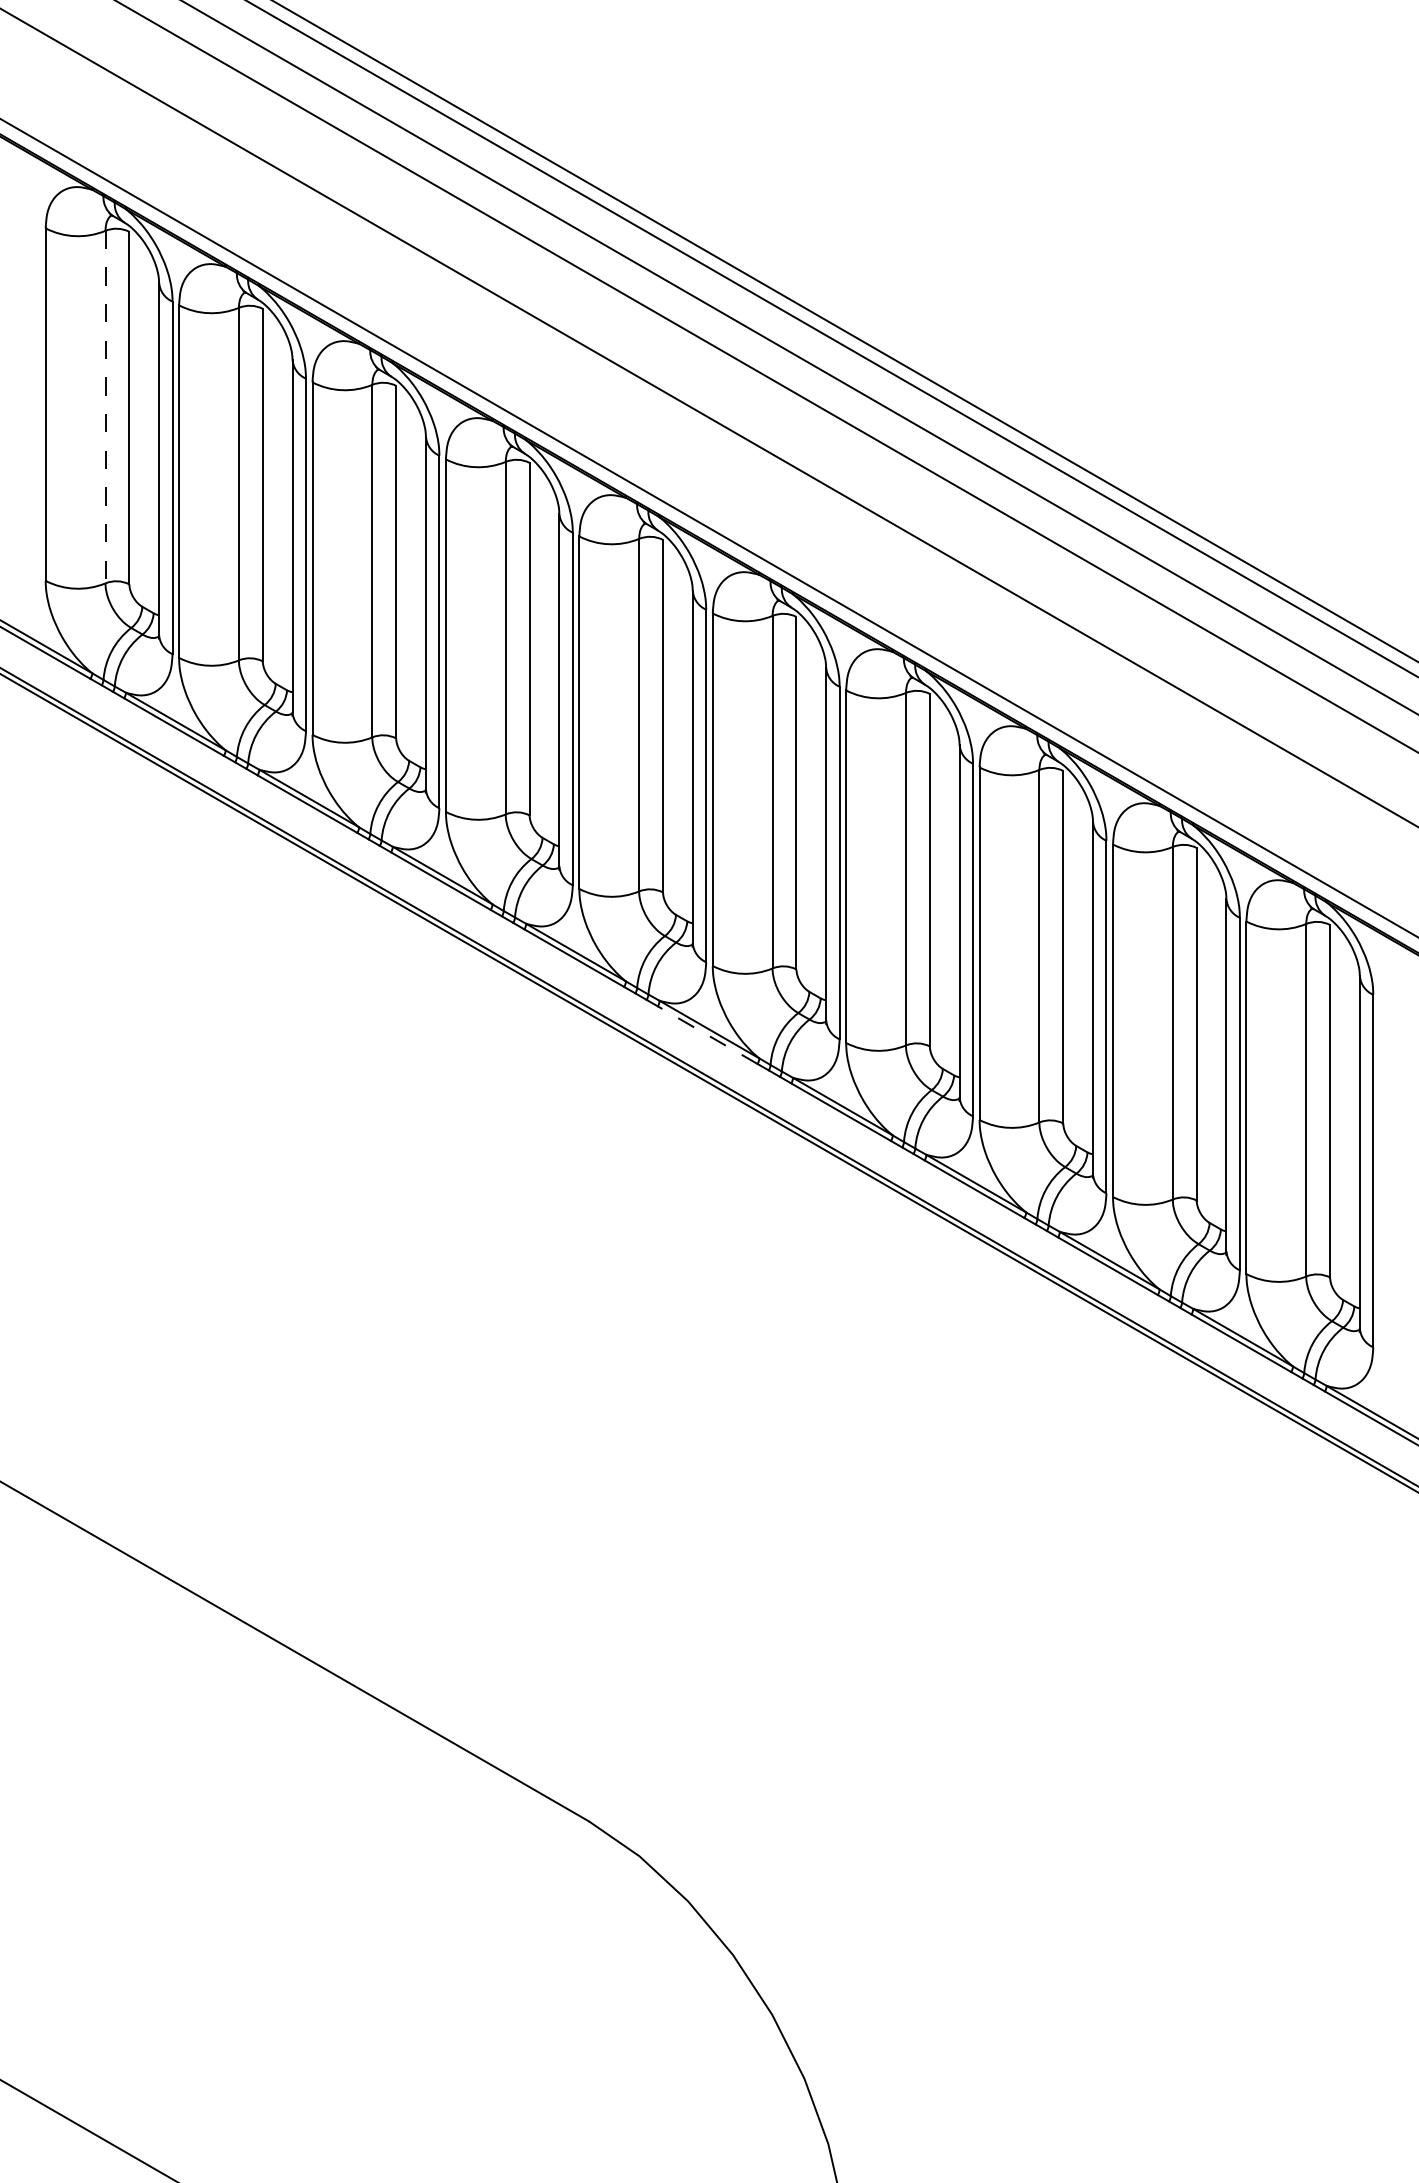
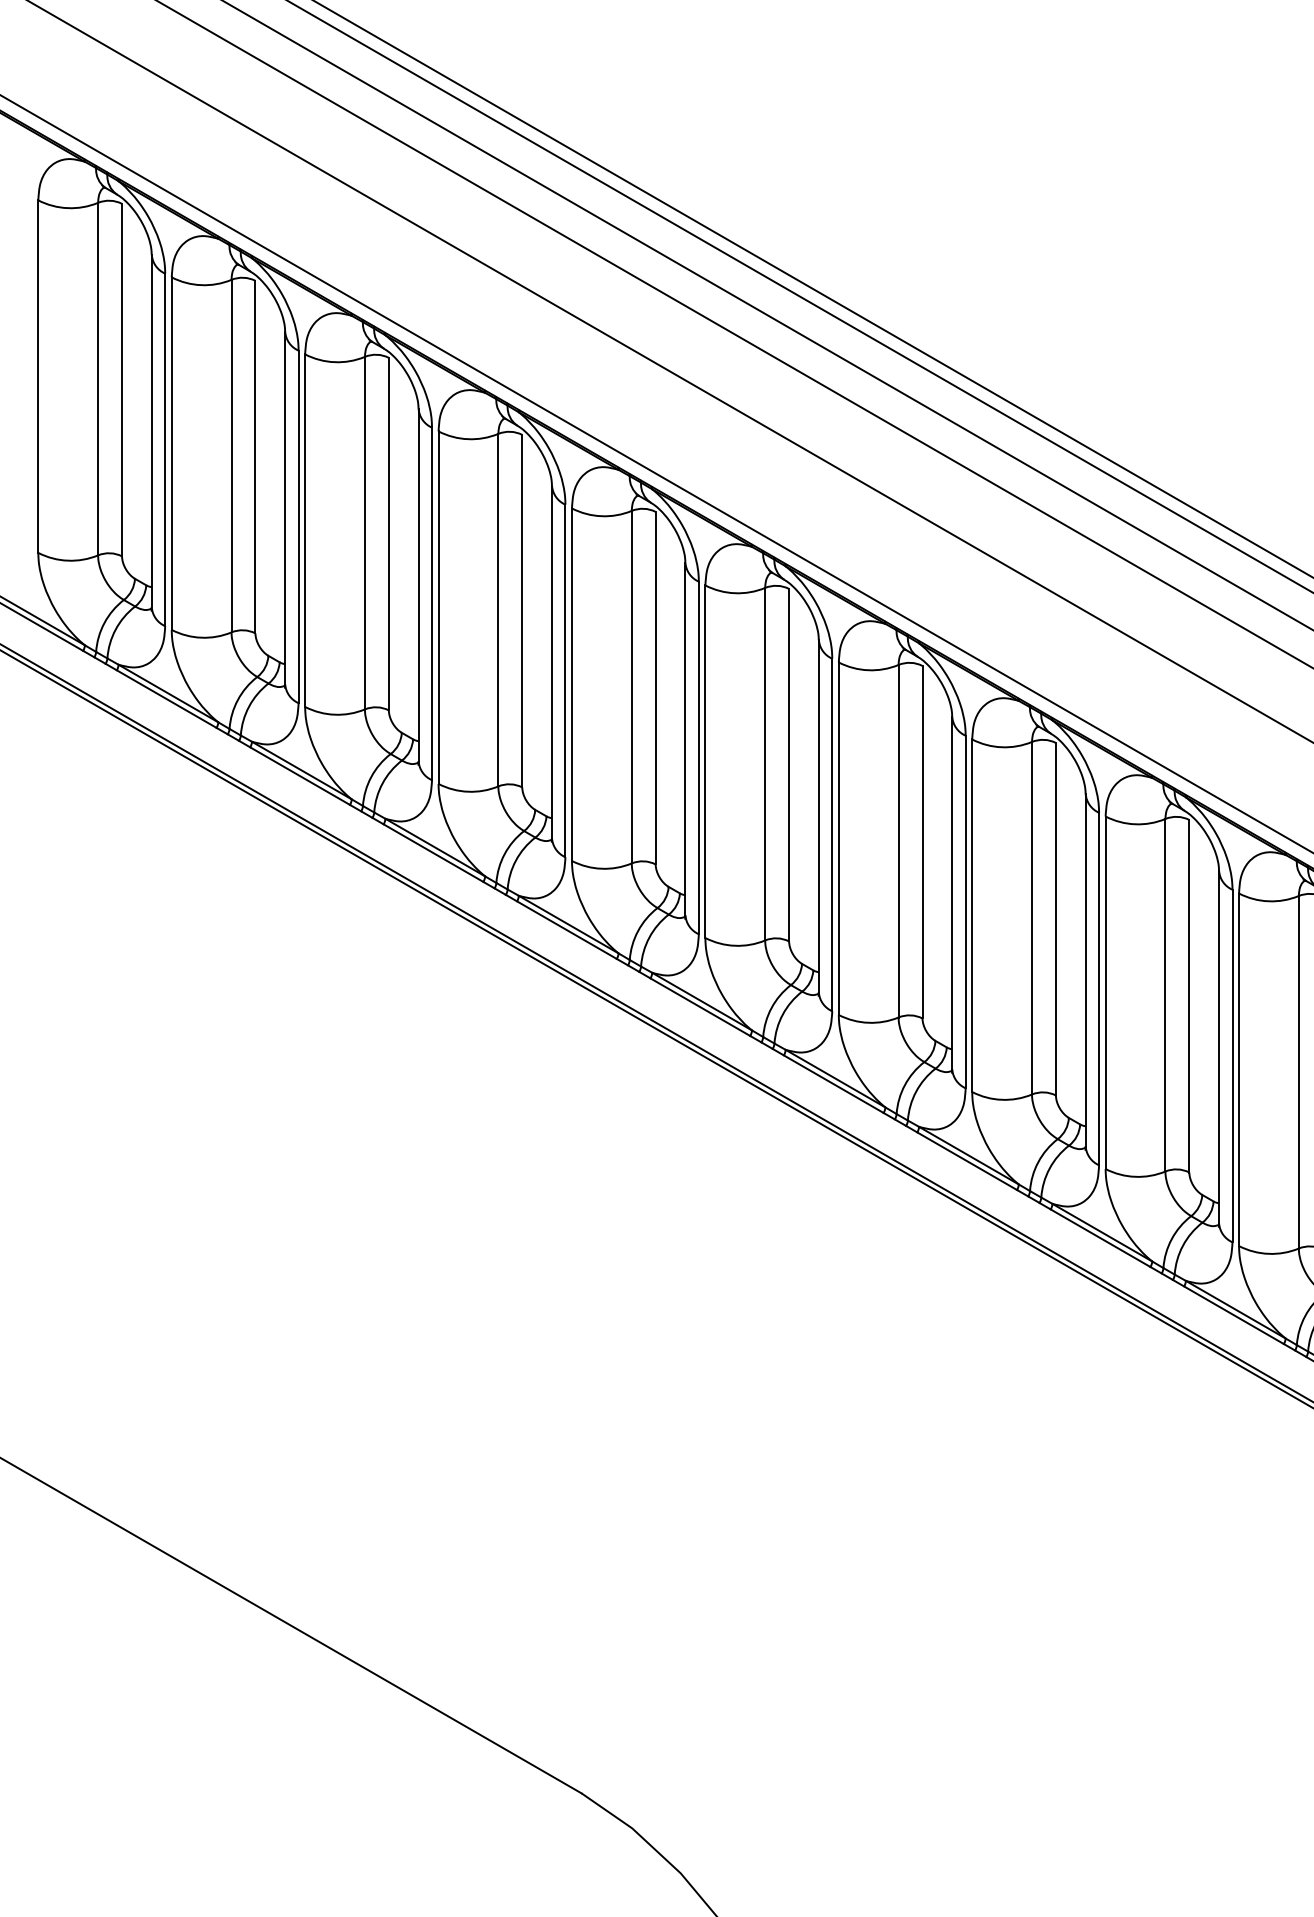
line: (105, 407) -> (98, 379), dashed -> solid
line: (707, 1035) -> (700, 1007), dashed -> solid

